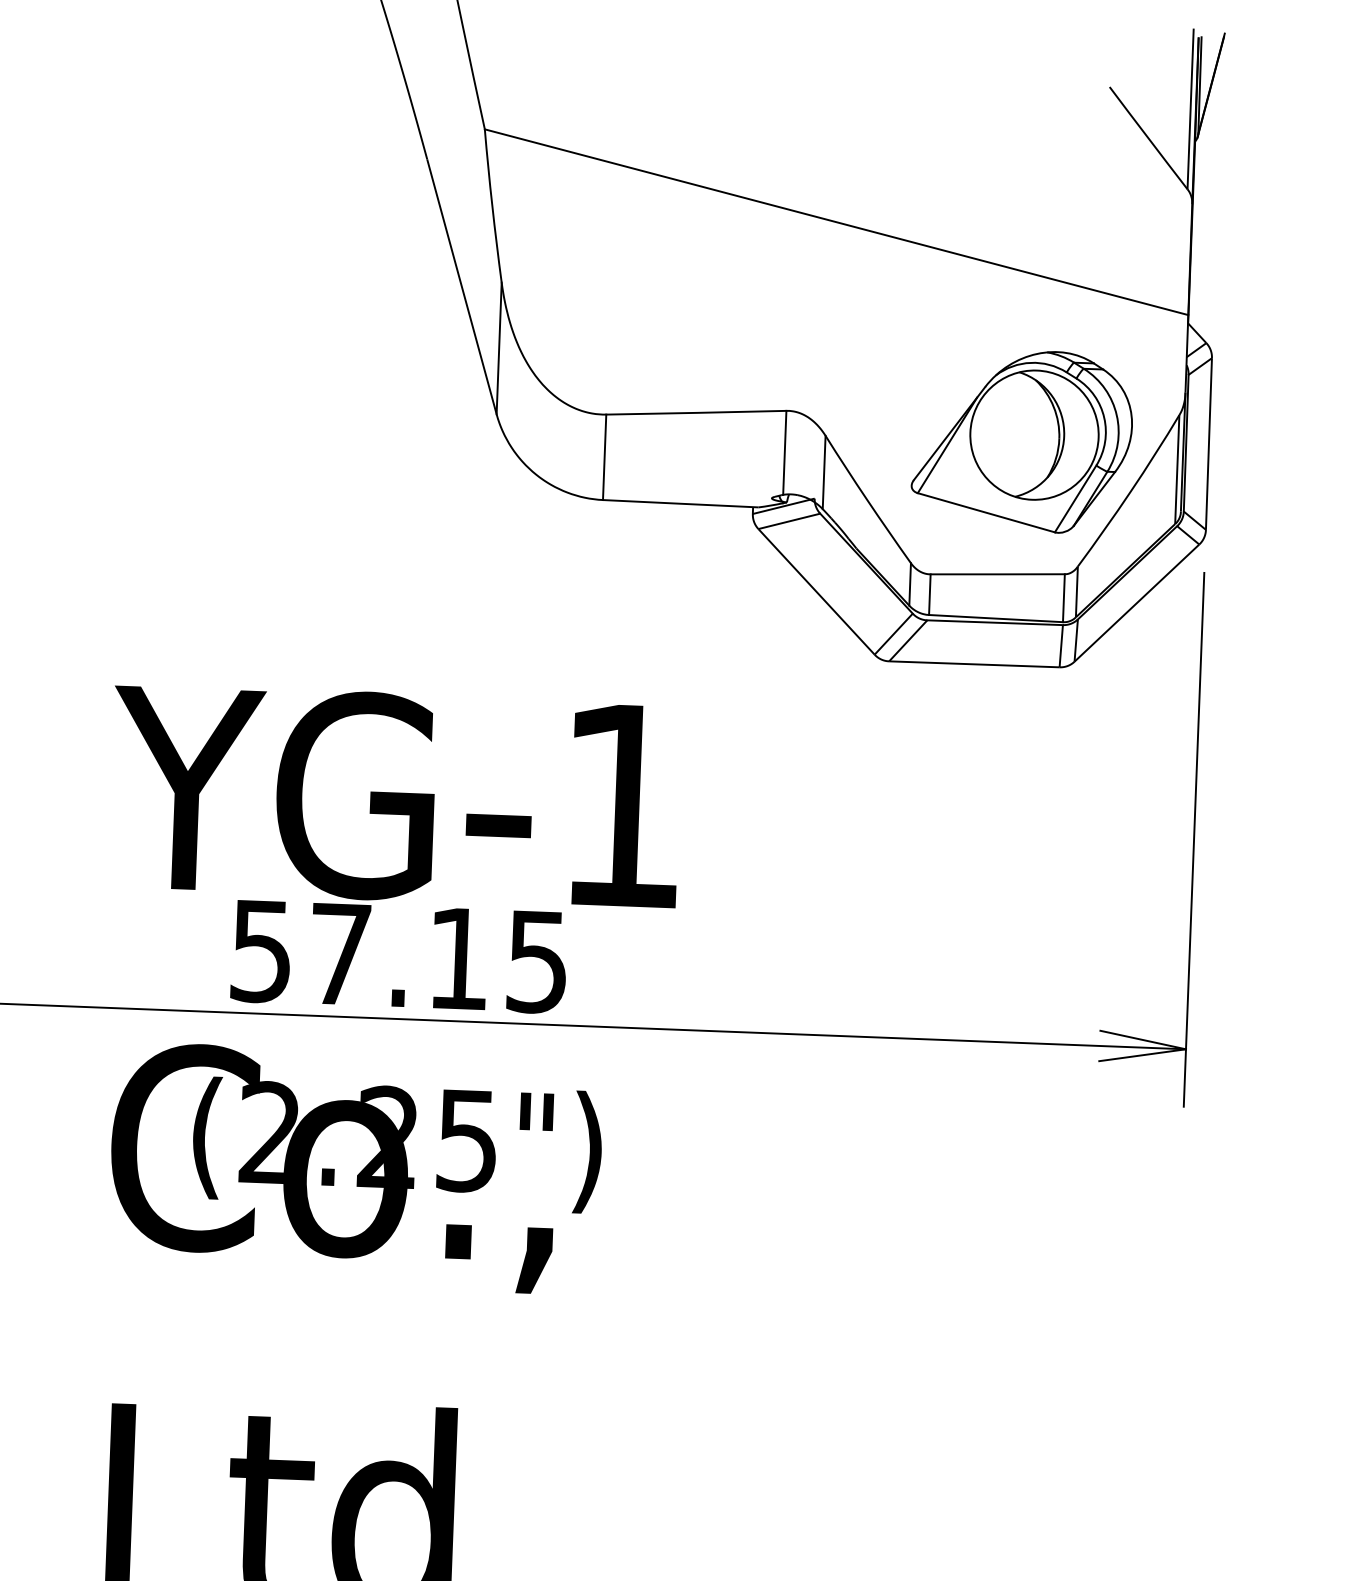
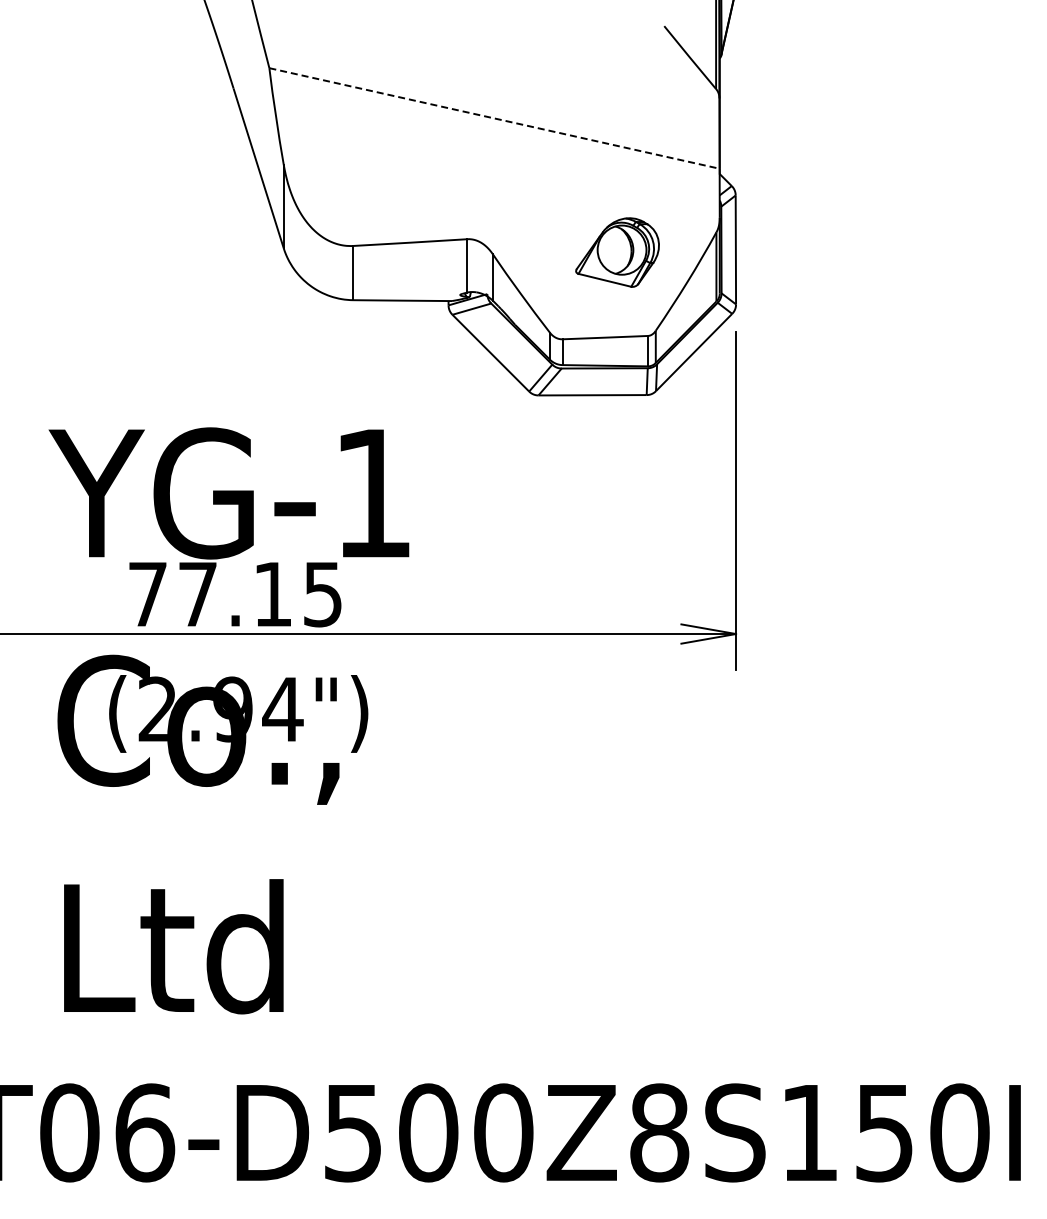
line: (836, 222) -> (494, 118), solid -> dashed
part: (1022, 440) -> (617, 252), size x0.6
text: (260, 951) -> (147, 594), 57.15 -> 77.15
text: (428, 1139) -> (258, 709), (2.25") -> (2.94")

